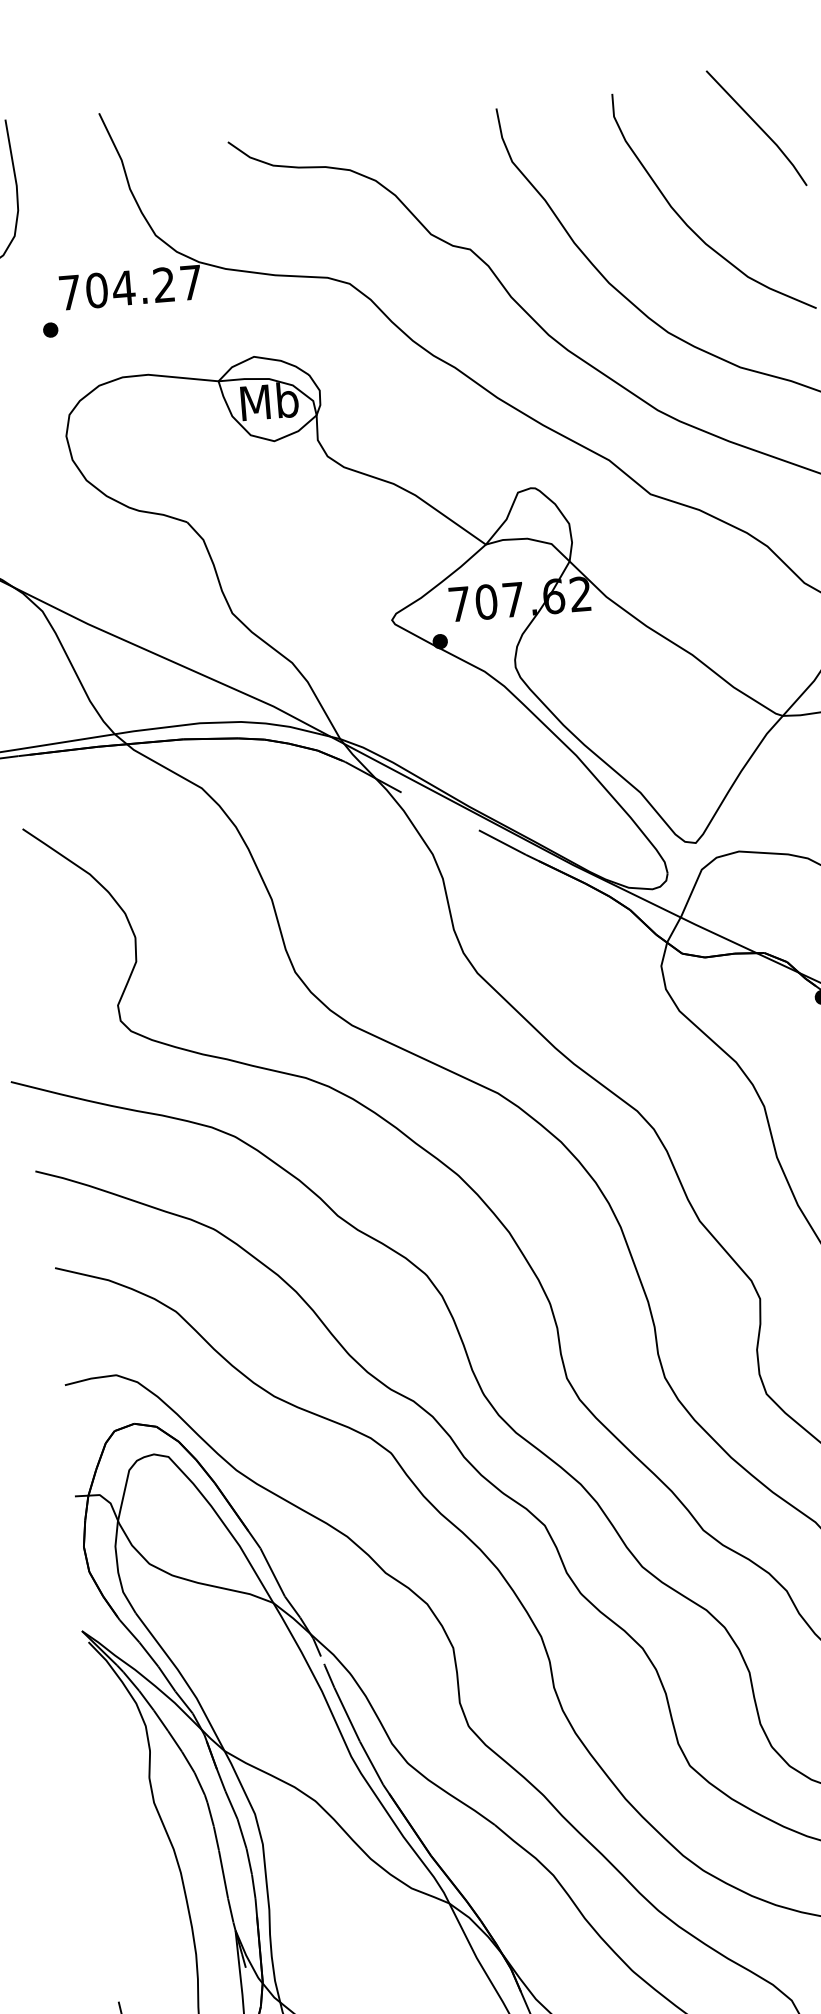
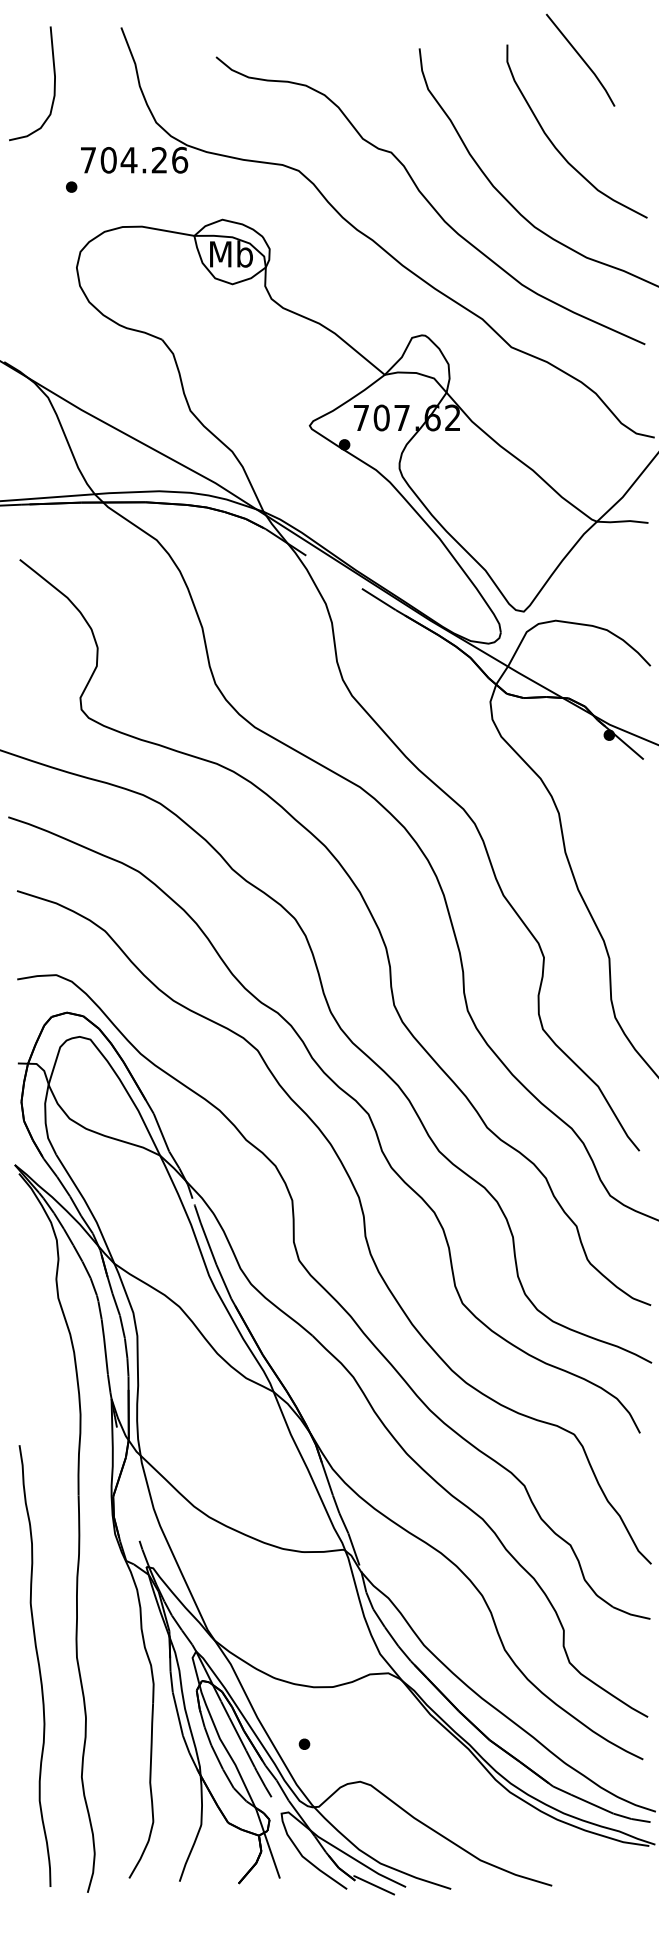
line: (756, 125) -> (580, 58), moved
text: (191, 282) -> (180, 160), 704.27 -> 704.26

